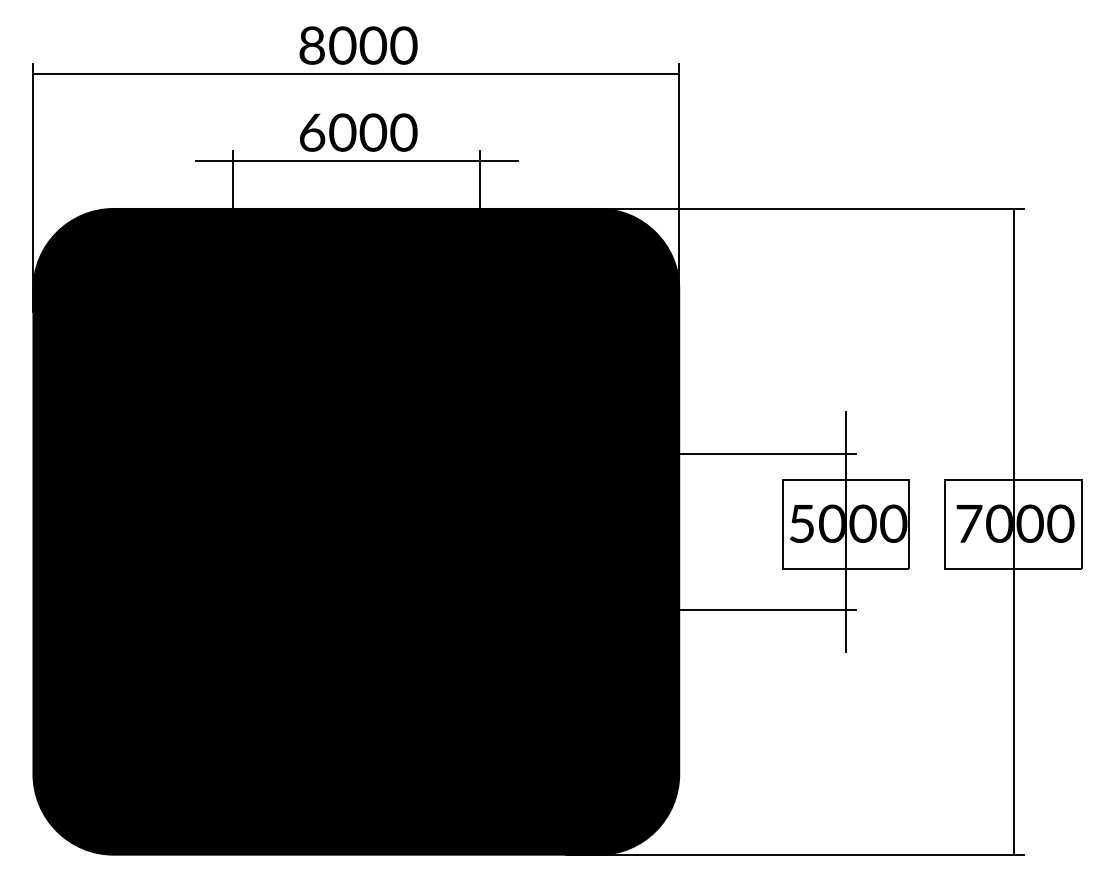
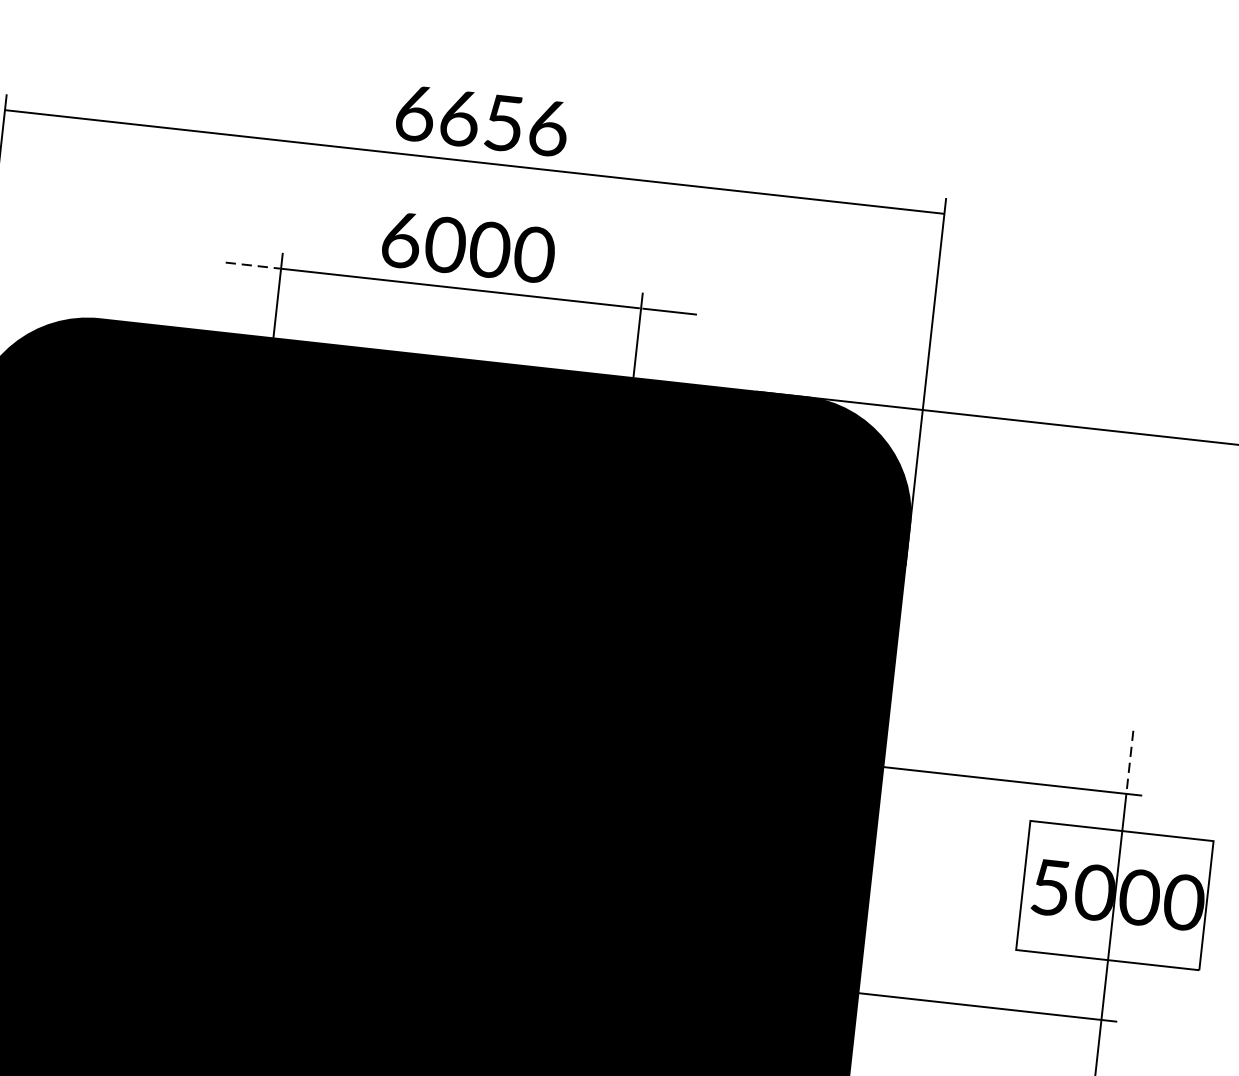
text: (358, 45) -> (482, 120), 8000 -> 6656
line: (213, 161) -> (252, 266), solid -> dashed
line: (846, 432) -> (1130, 762), solid -> dashed

